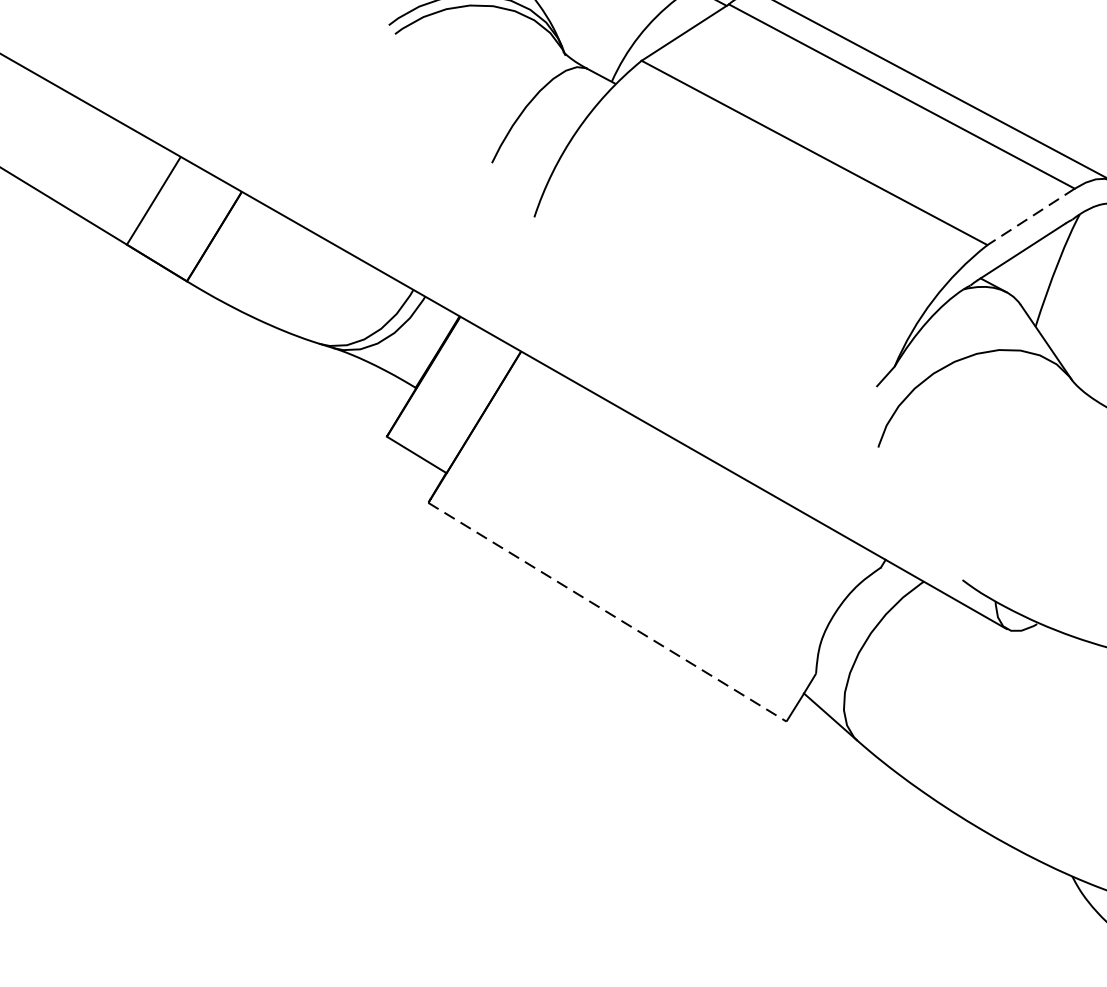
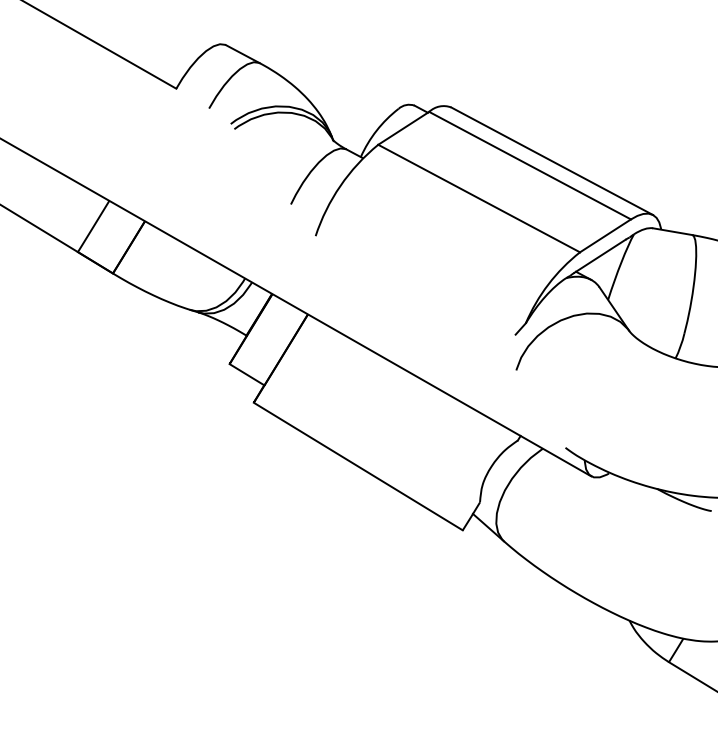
line: (1031, 217) -> (605, 236), dashed -> solid
line: (607, 612) -> (358, 466), dashed -> solid

